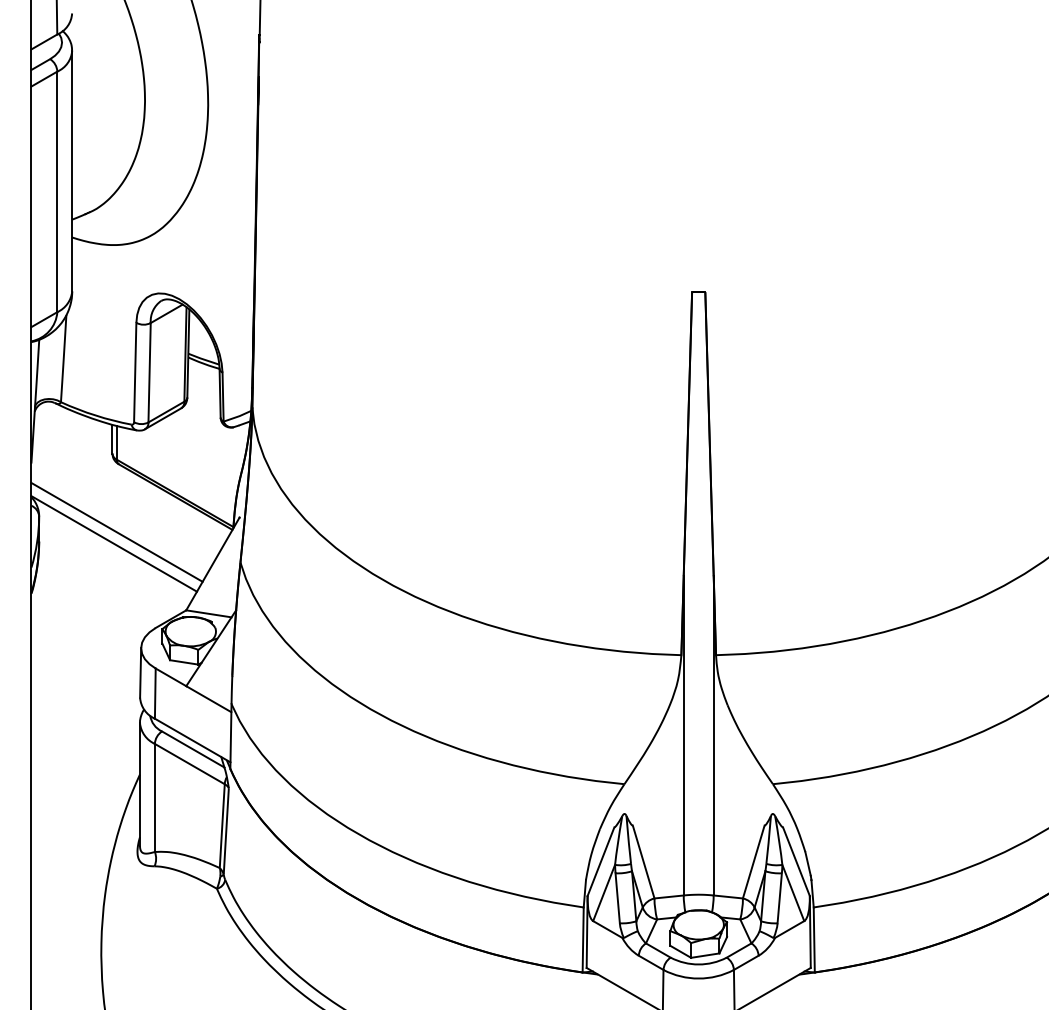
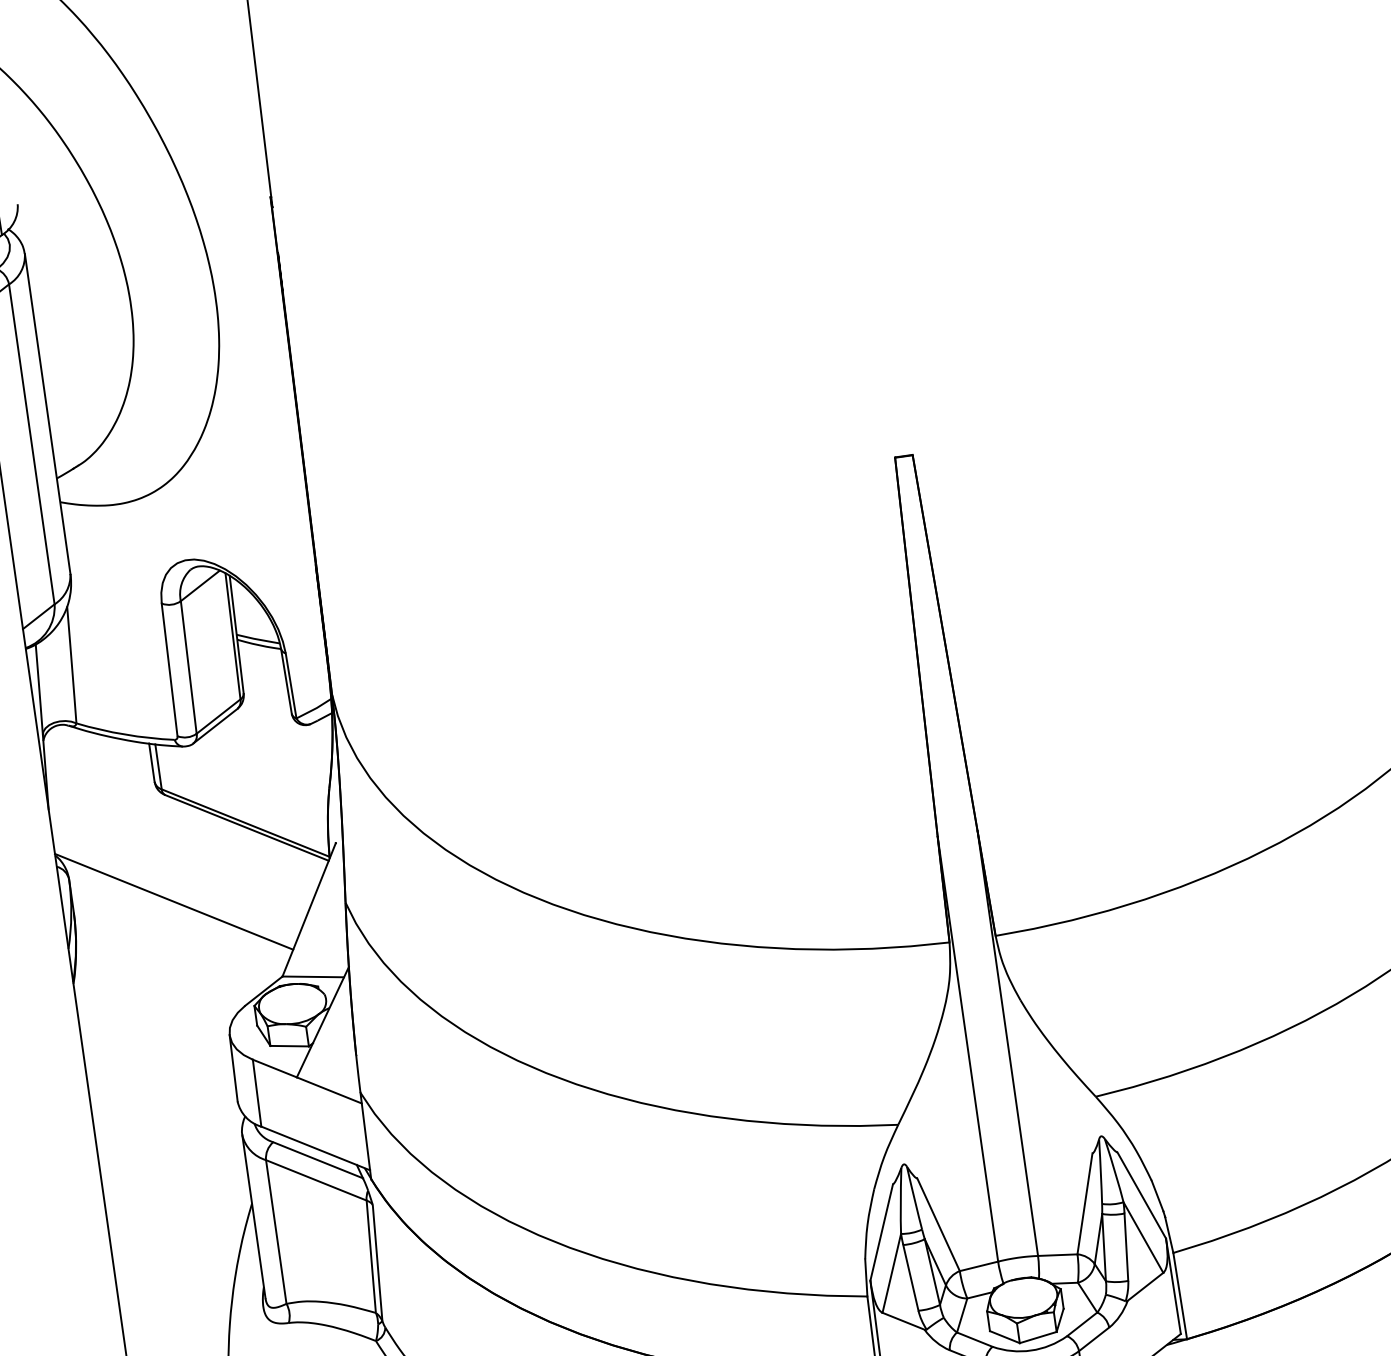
line: (116, 531) -> (174, 884), removed

